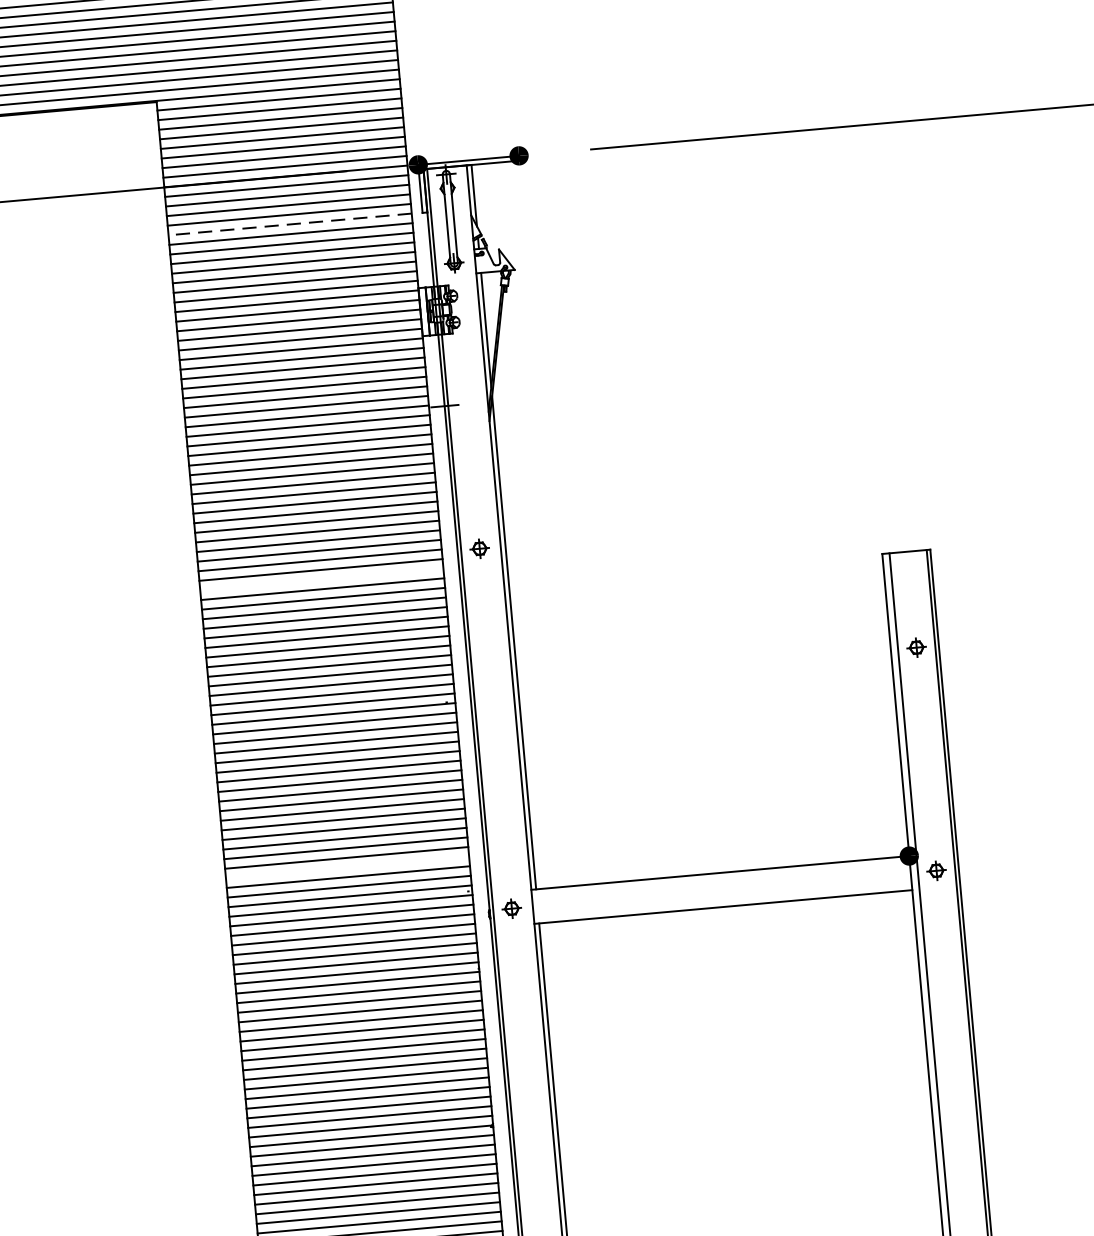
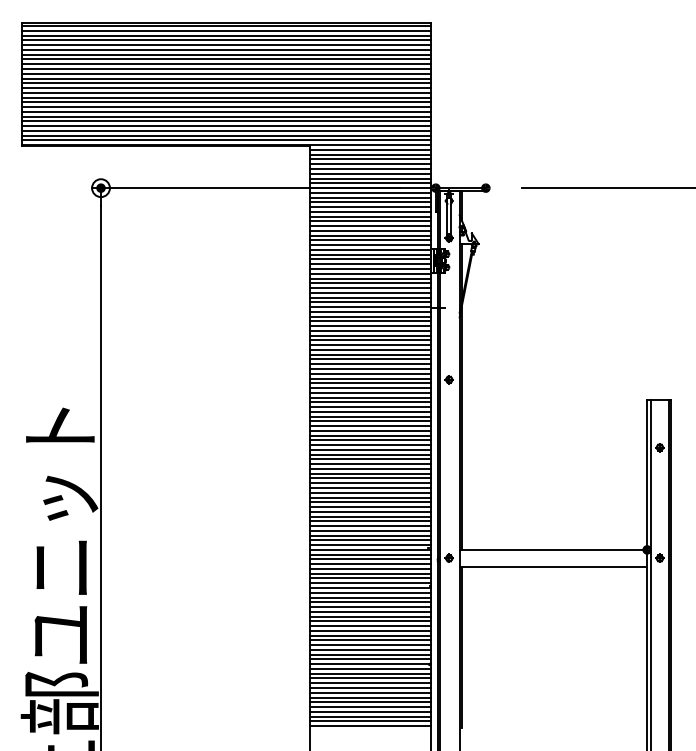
line: (288, 223) -> (369, 211), dashed -> solid
line: (320, 580) -> (369, 388), added
line: (346, 866) -> (369, 530), added

